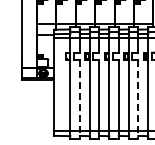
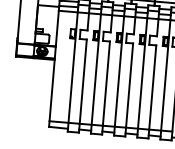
line: (79, 99) -> (82, 86), dashed -> solid
line: (138, 99) -> (152, 92), dashed -> solid

